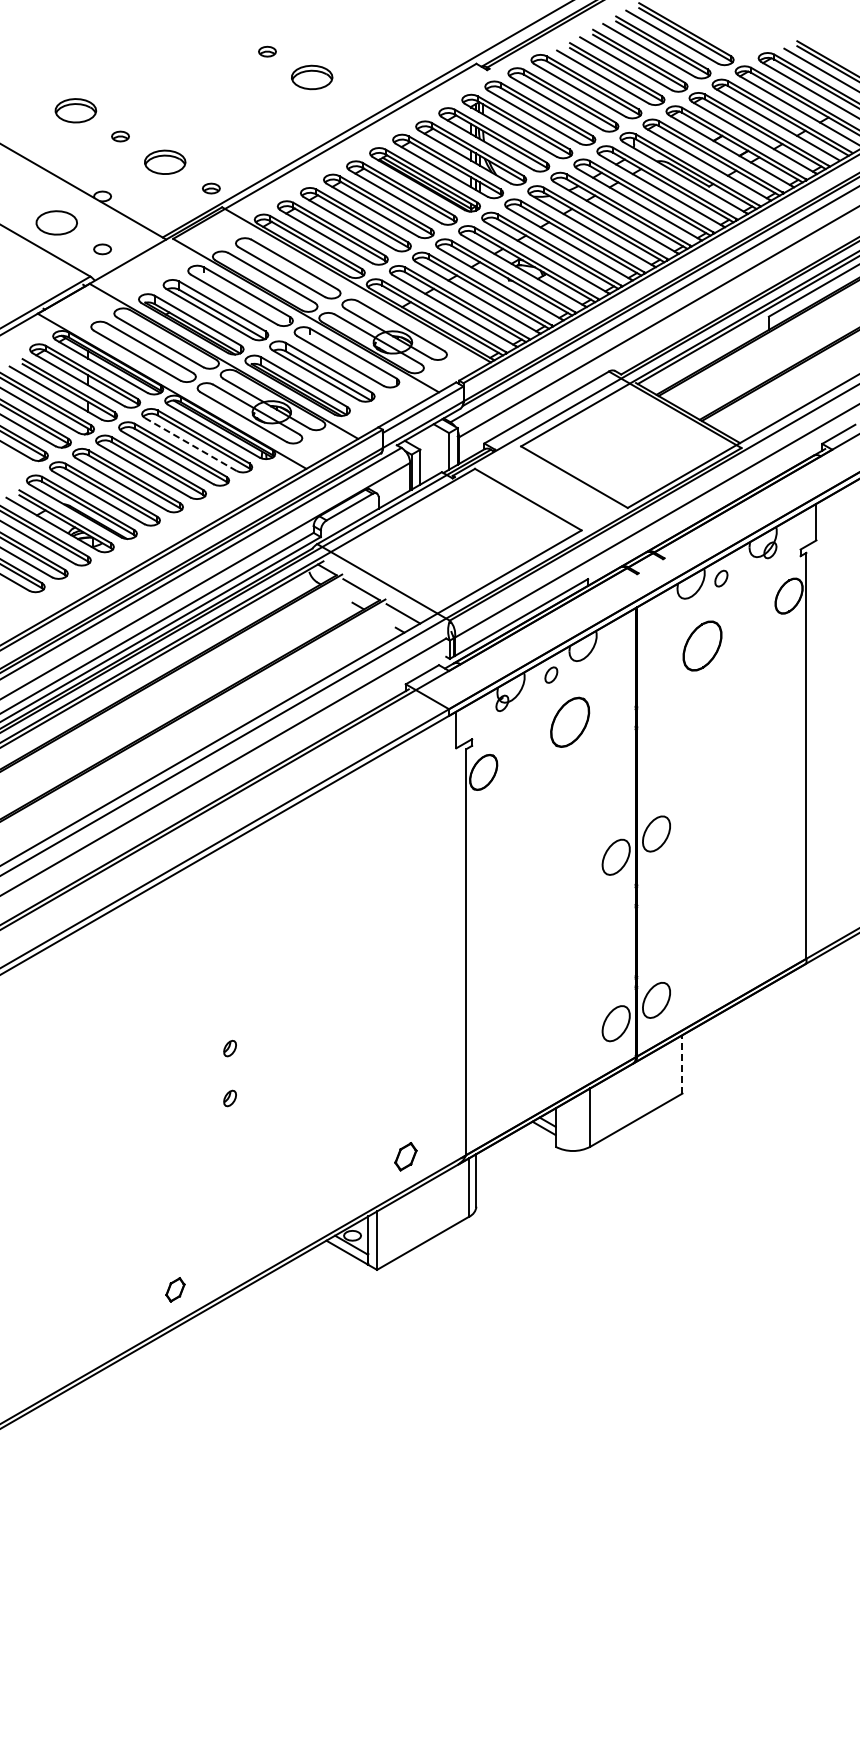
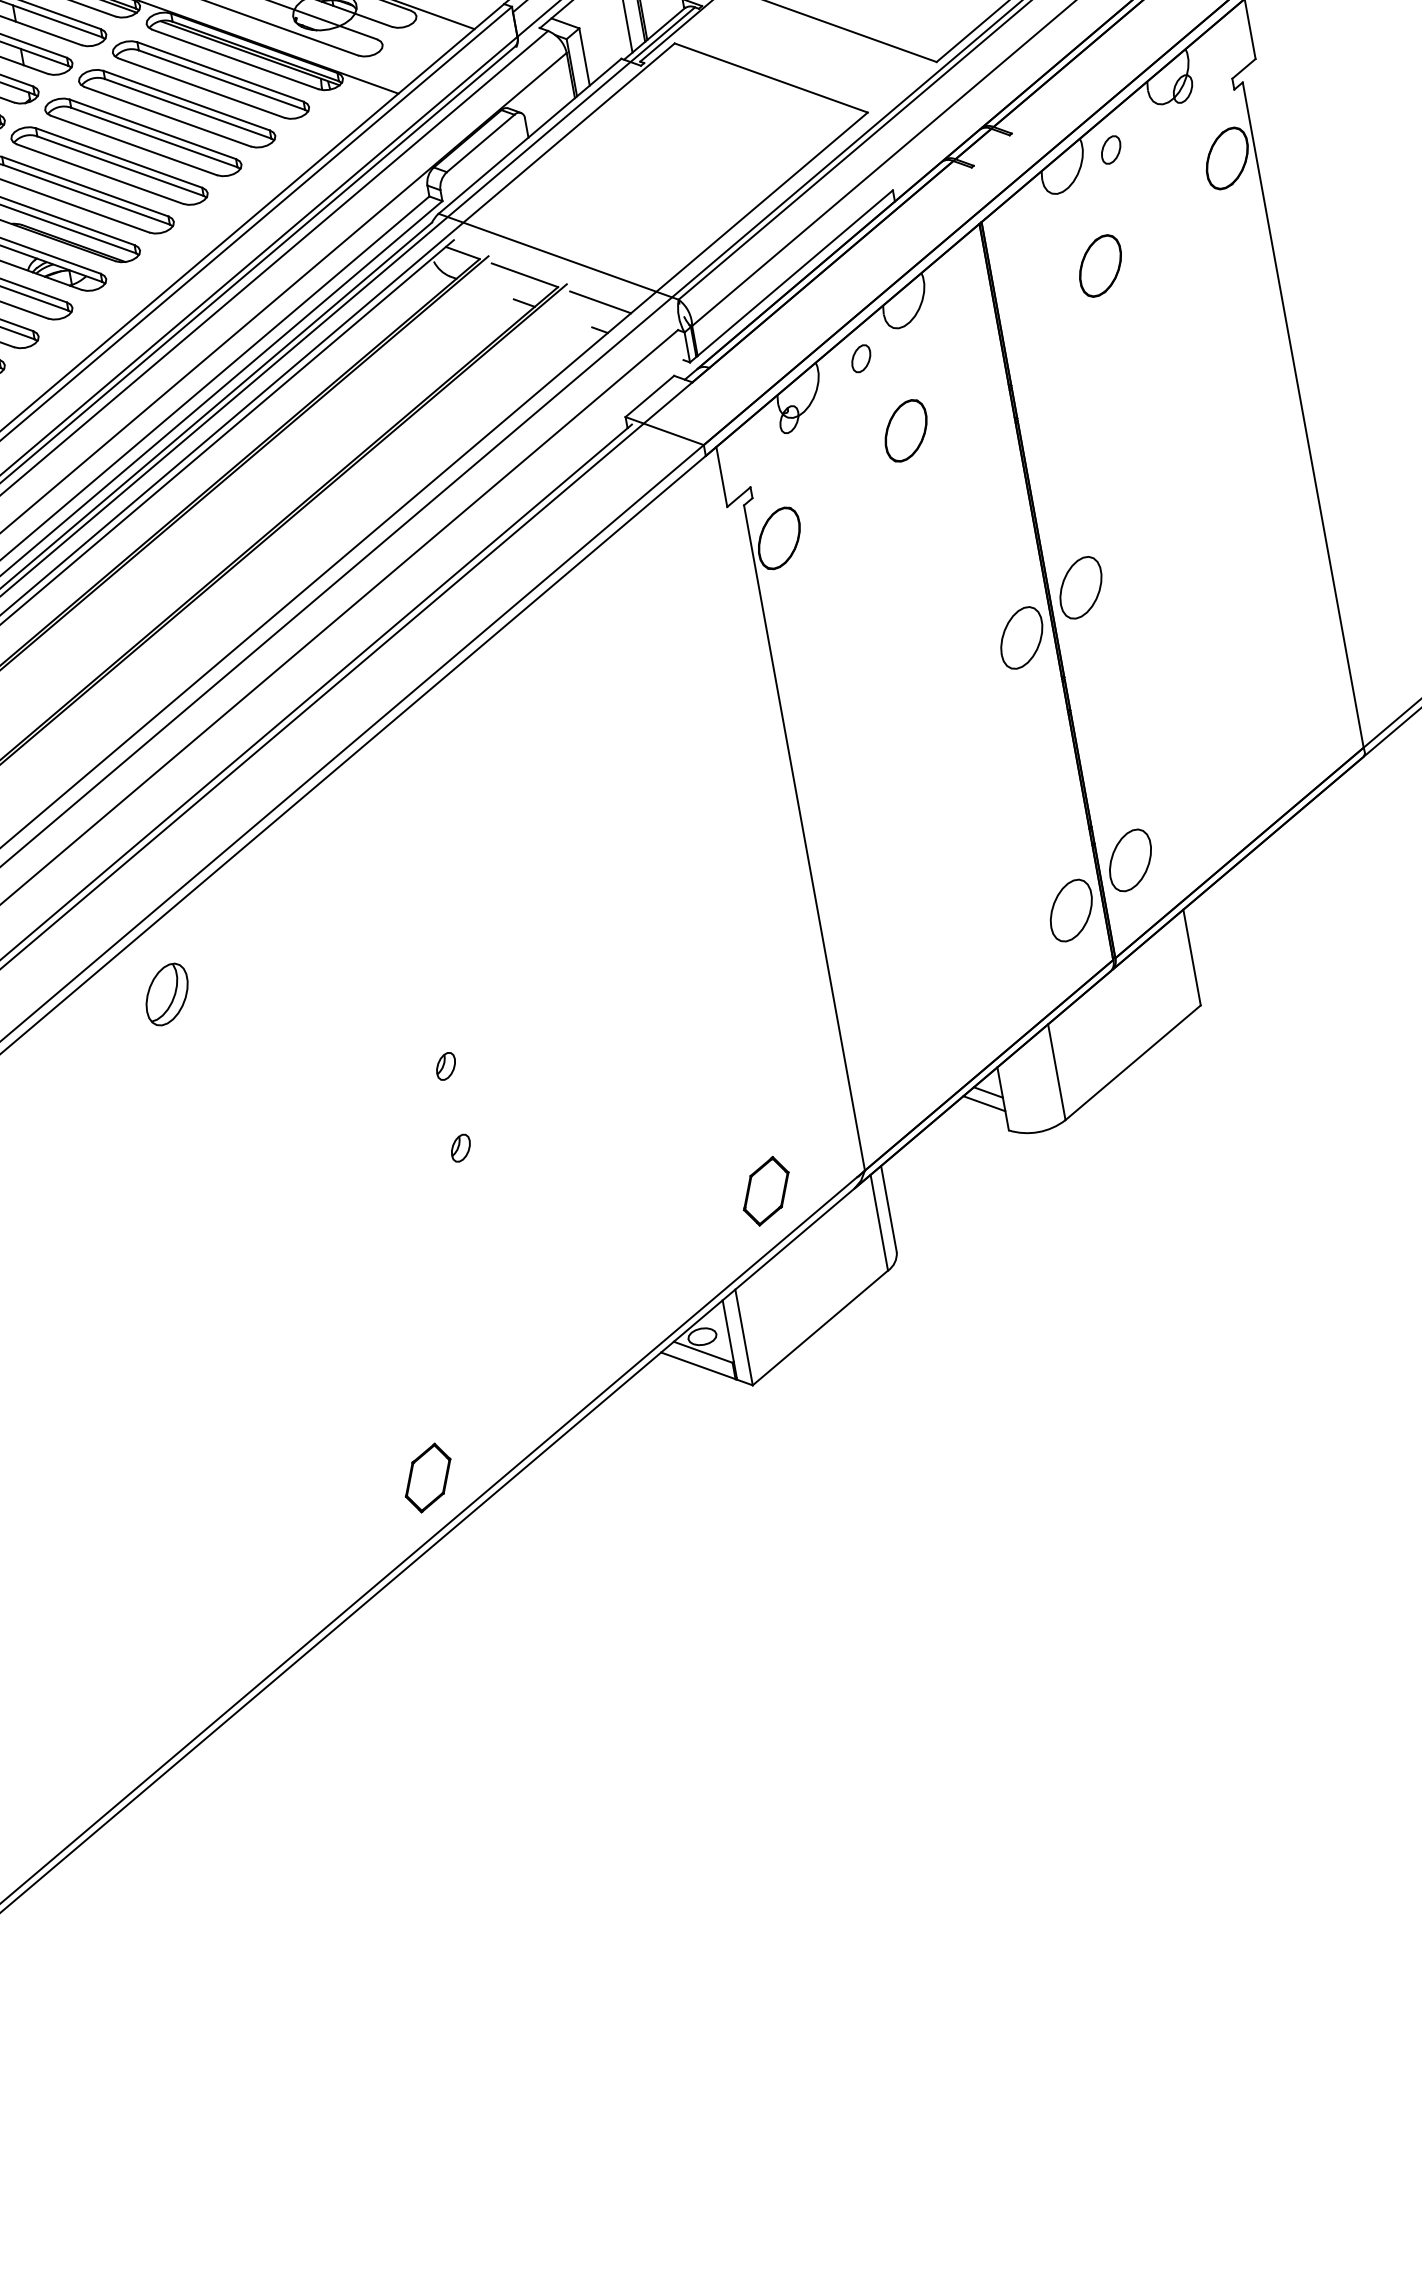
line: (190, 444) -> (201, 88), dashed -> solid
part: (702, 645) -> (1100, 265), size x0.71
part: (569, 722) -> (905, 430), size x0.71
part: (72, 975) -> (165, 993), added
line: (682, 1063) -> (1191, 956), dashed -> solid
part: (405, 1156) -> (765, 1191), size x1.43
part: (175, 1289) -> (428, 1477), size x1.67

